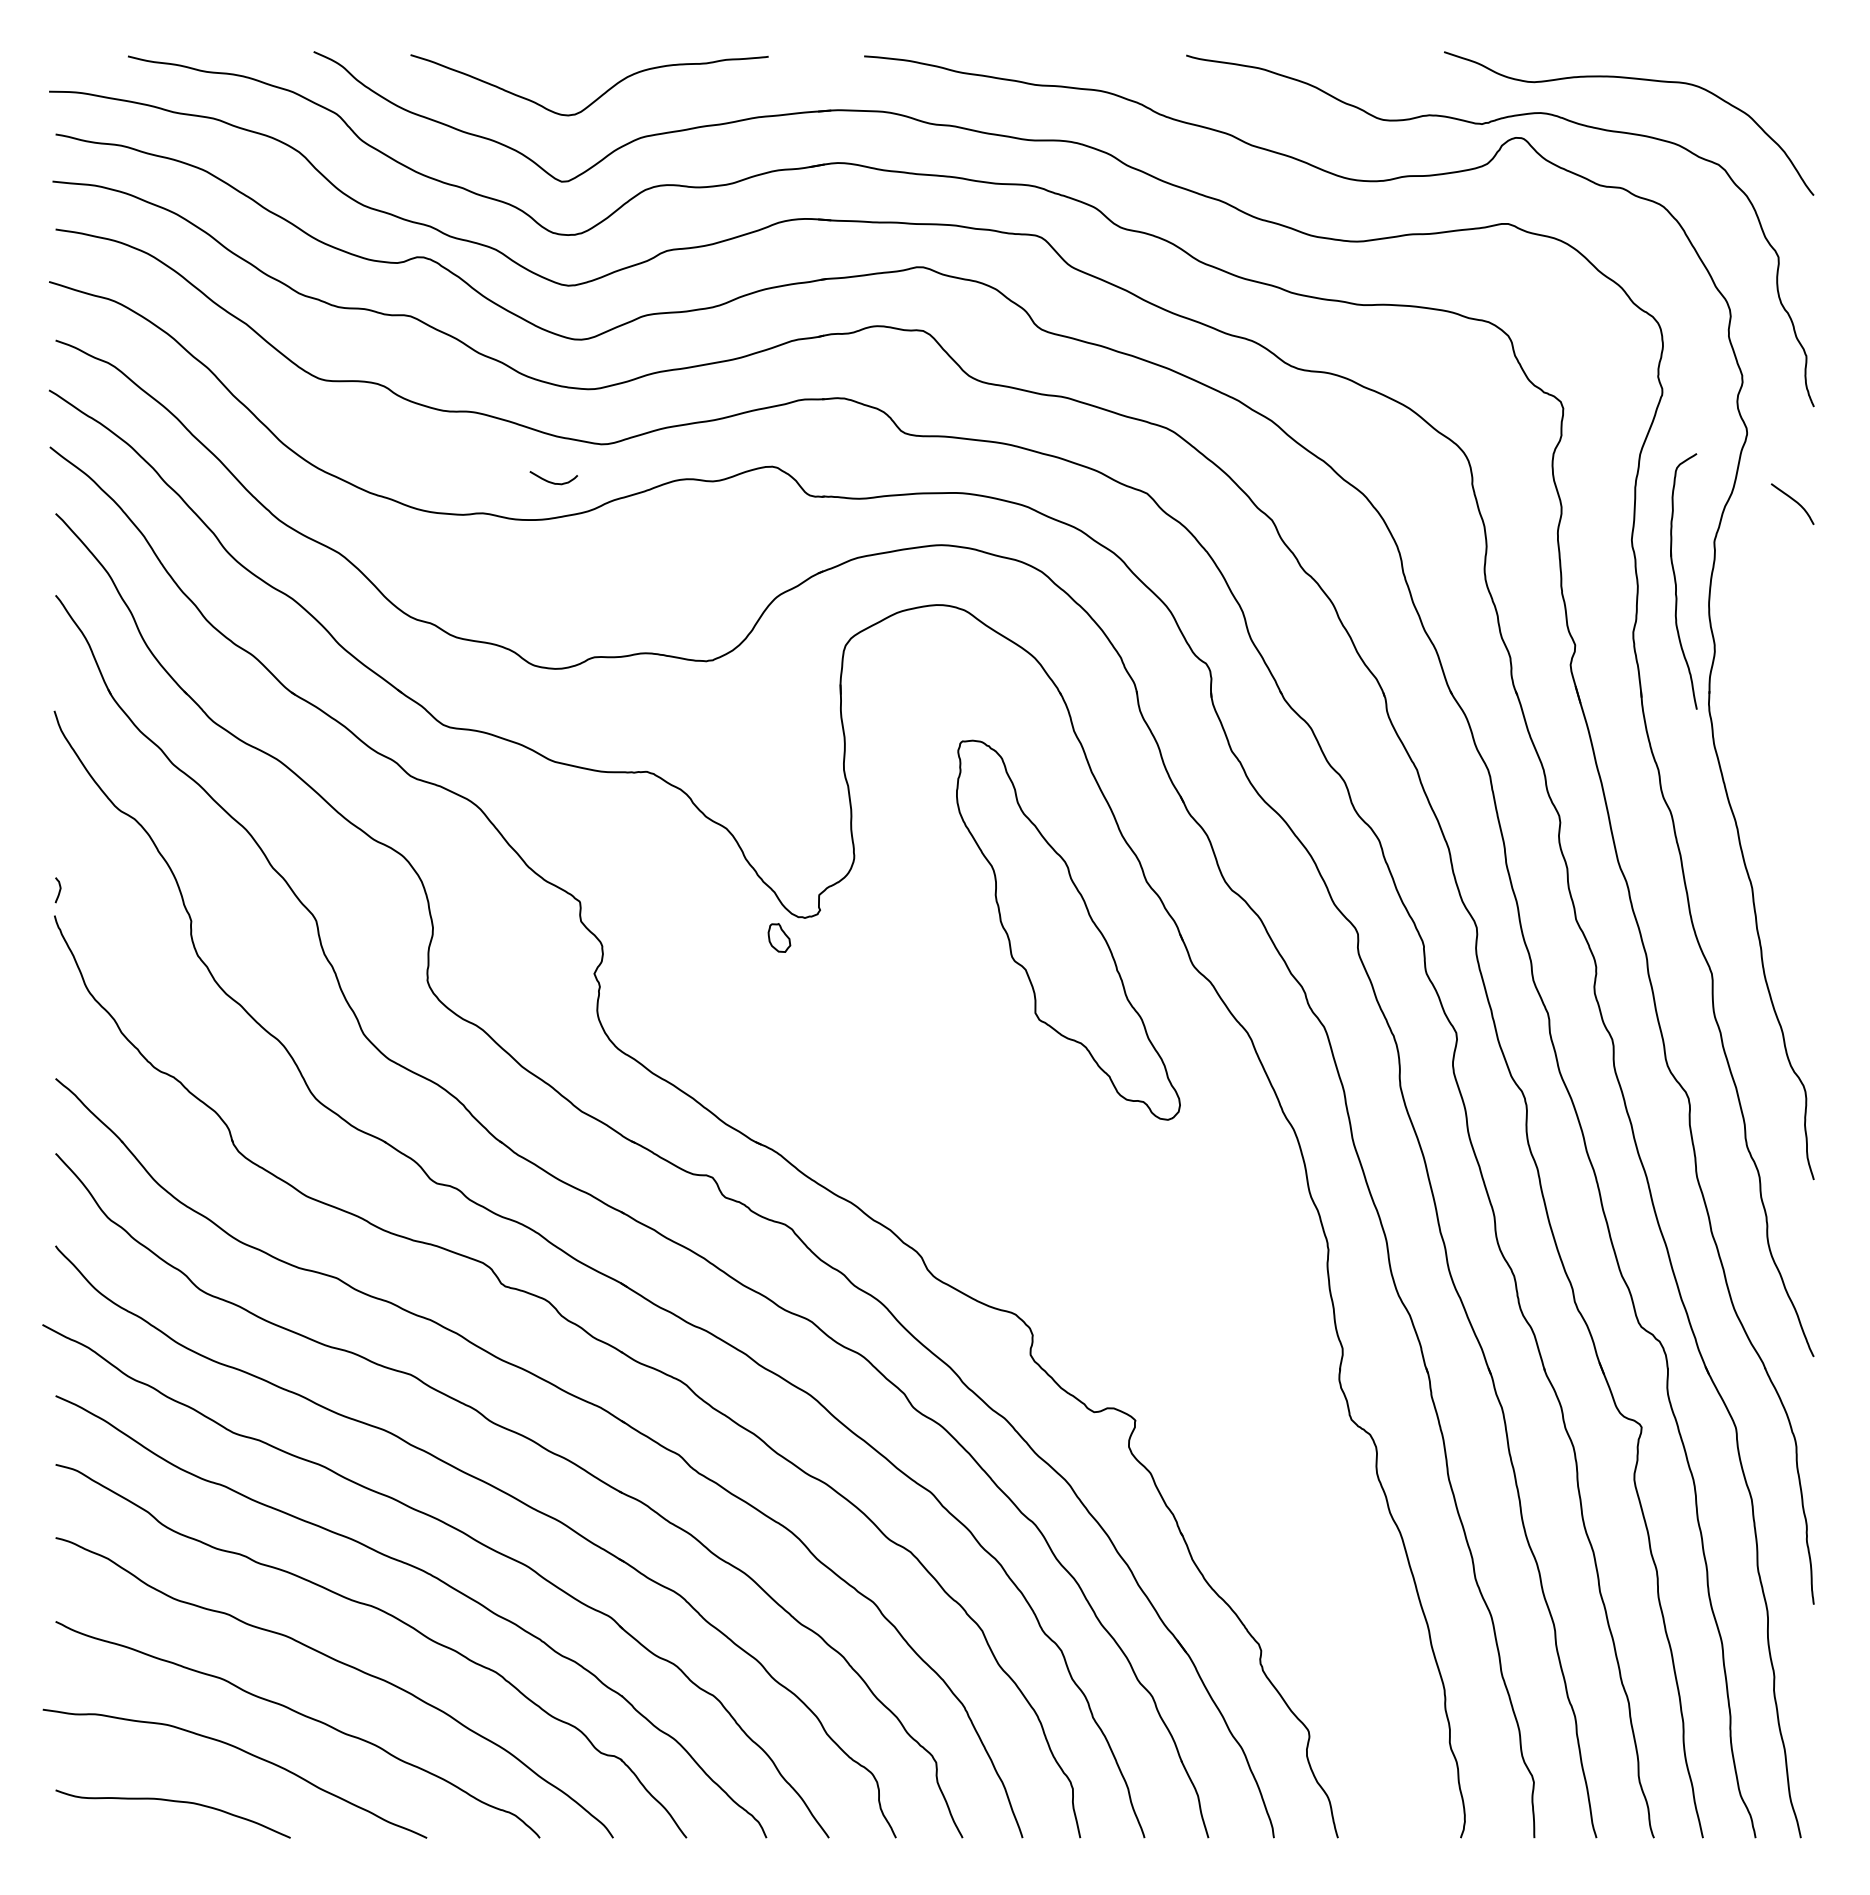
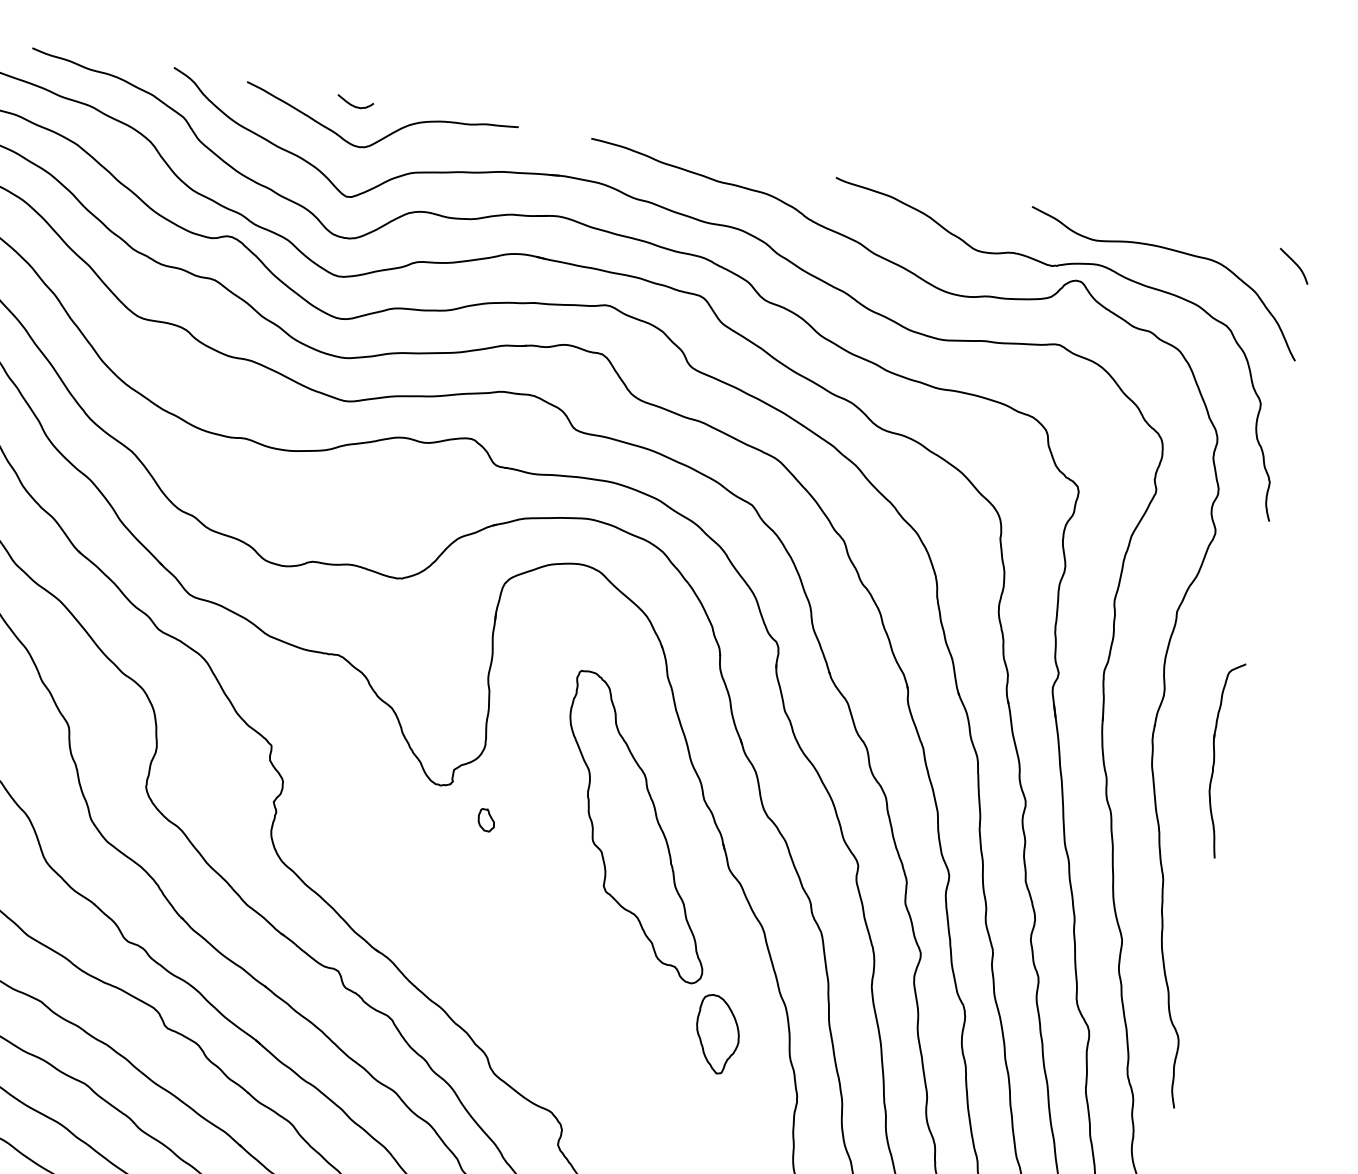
curve: (551, 481) -> (353, 104), moved
curve: (1794, 501) -> (1295, 264), moved
part: (1676, 581) -> (1214, 758), moved
part: (779, 937) -> (486, 819), moved
part: (1211, 1180) -> (716, 1034), added

